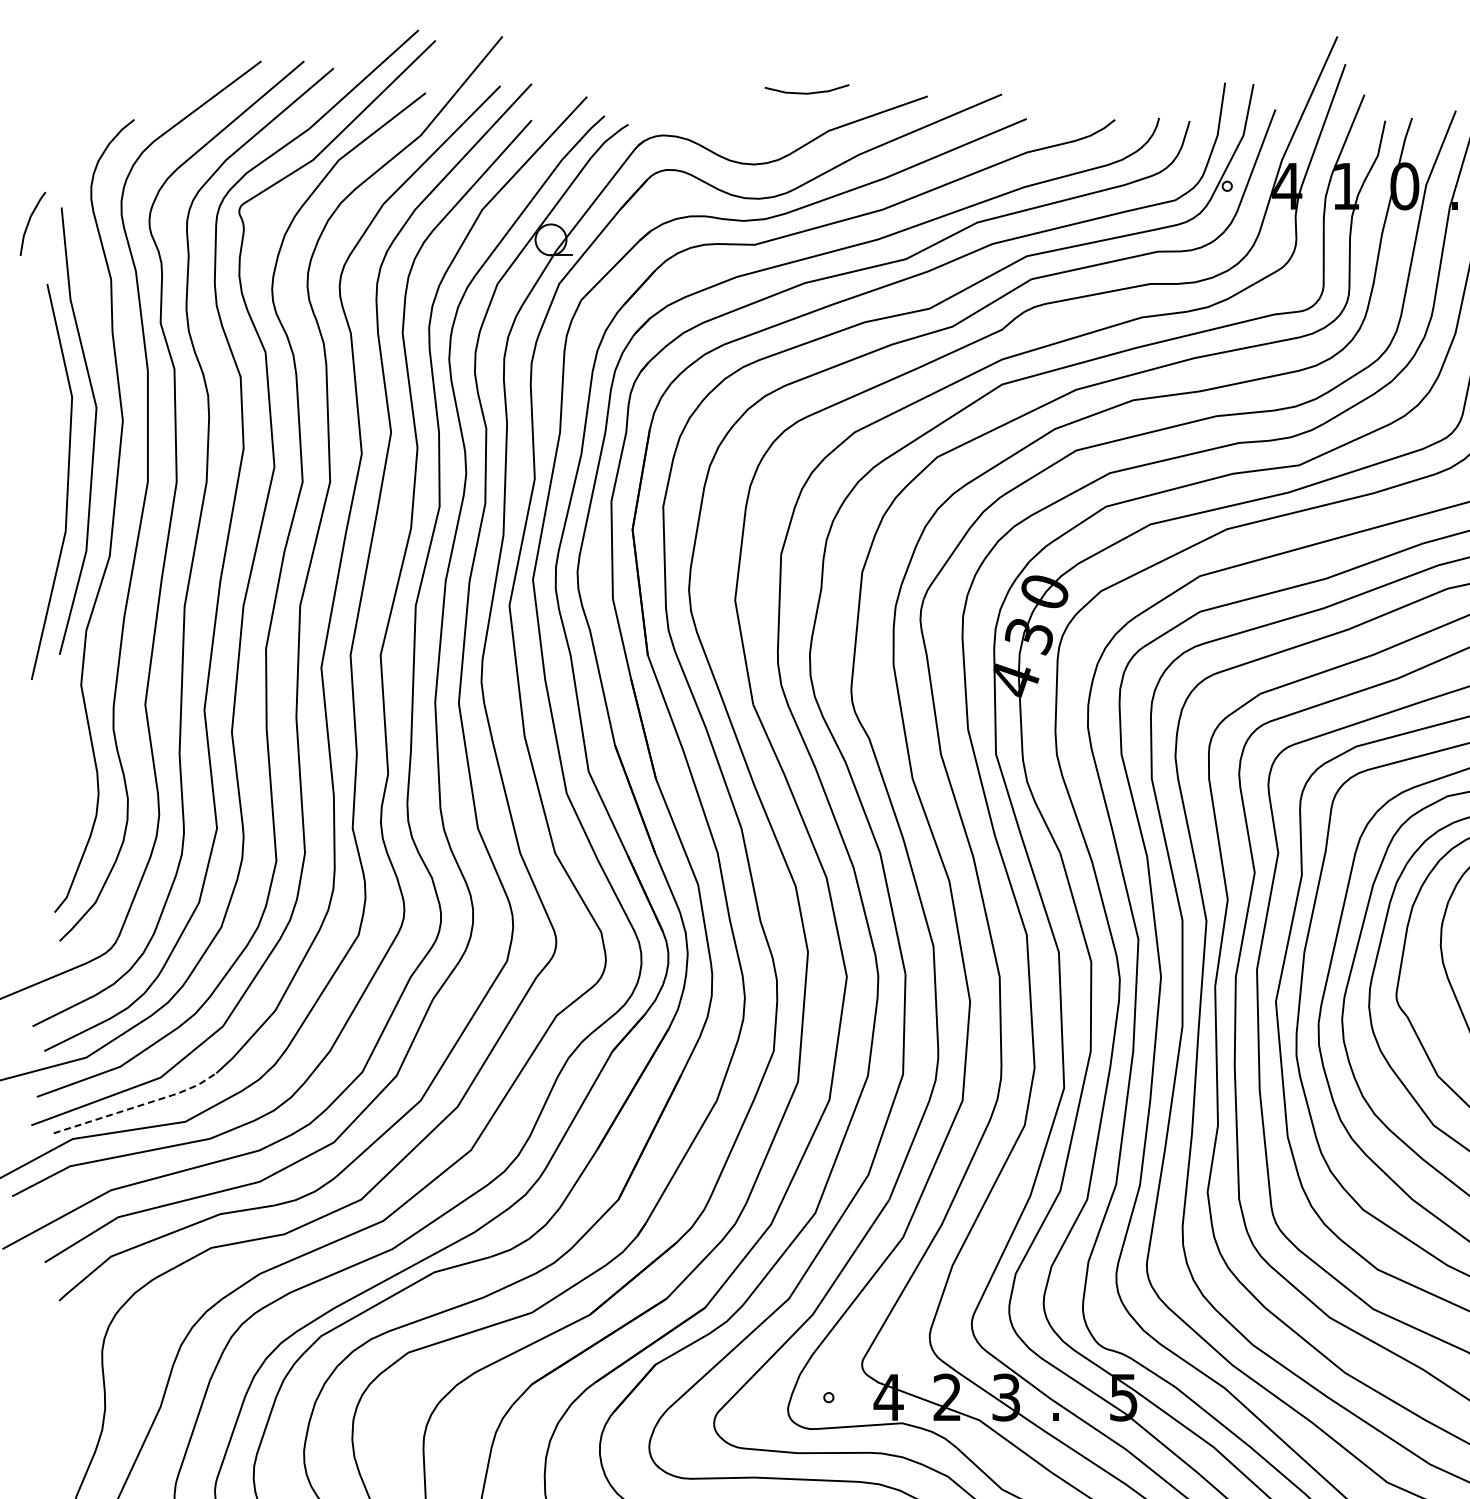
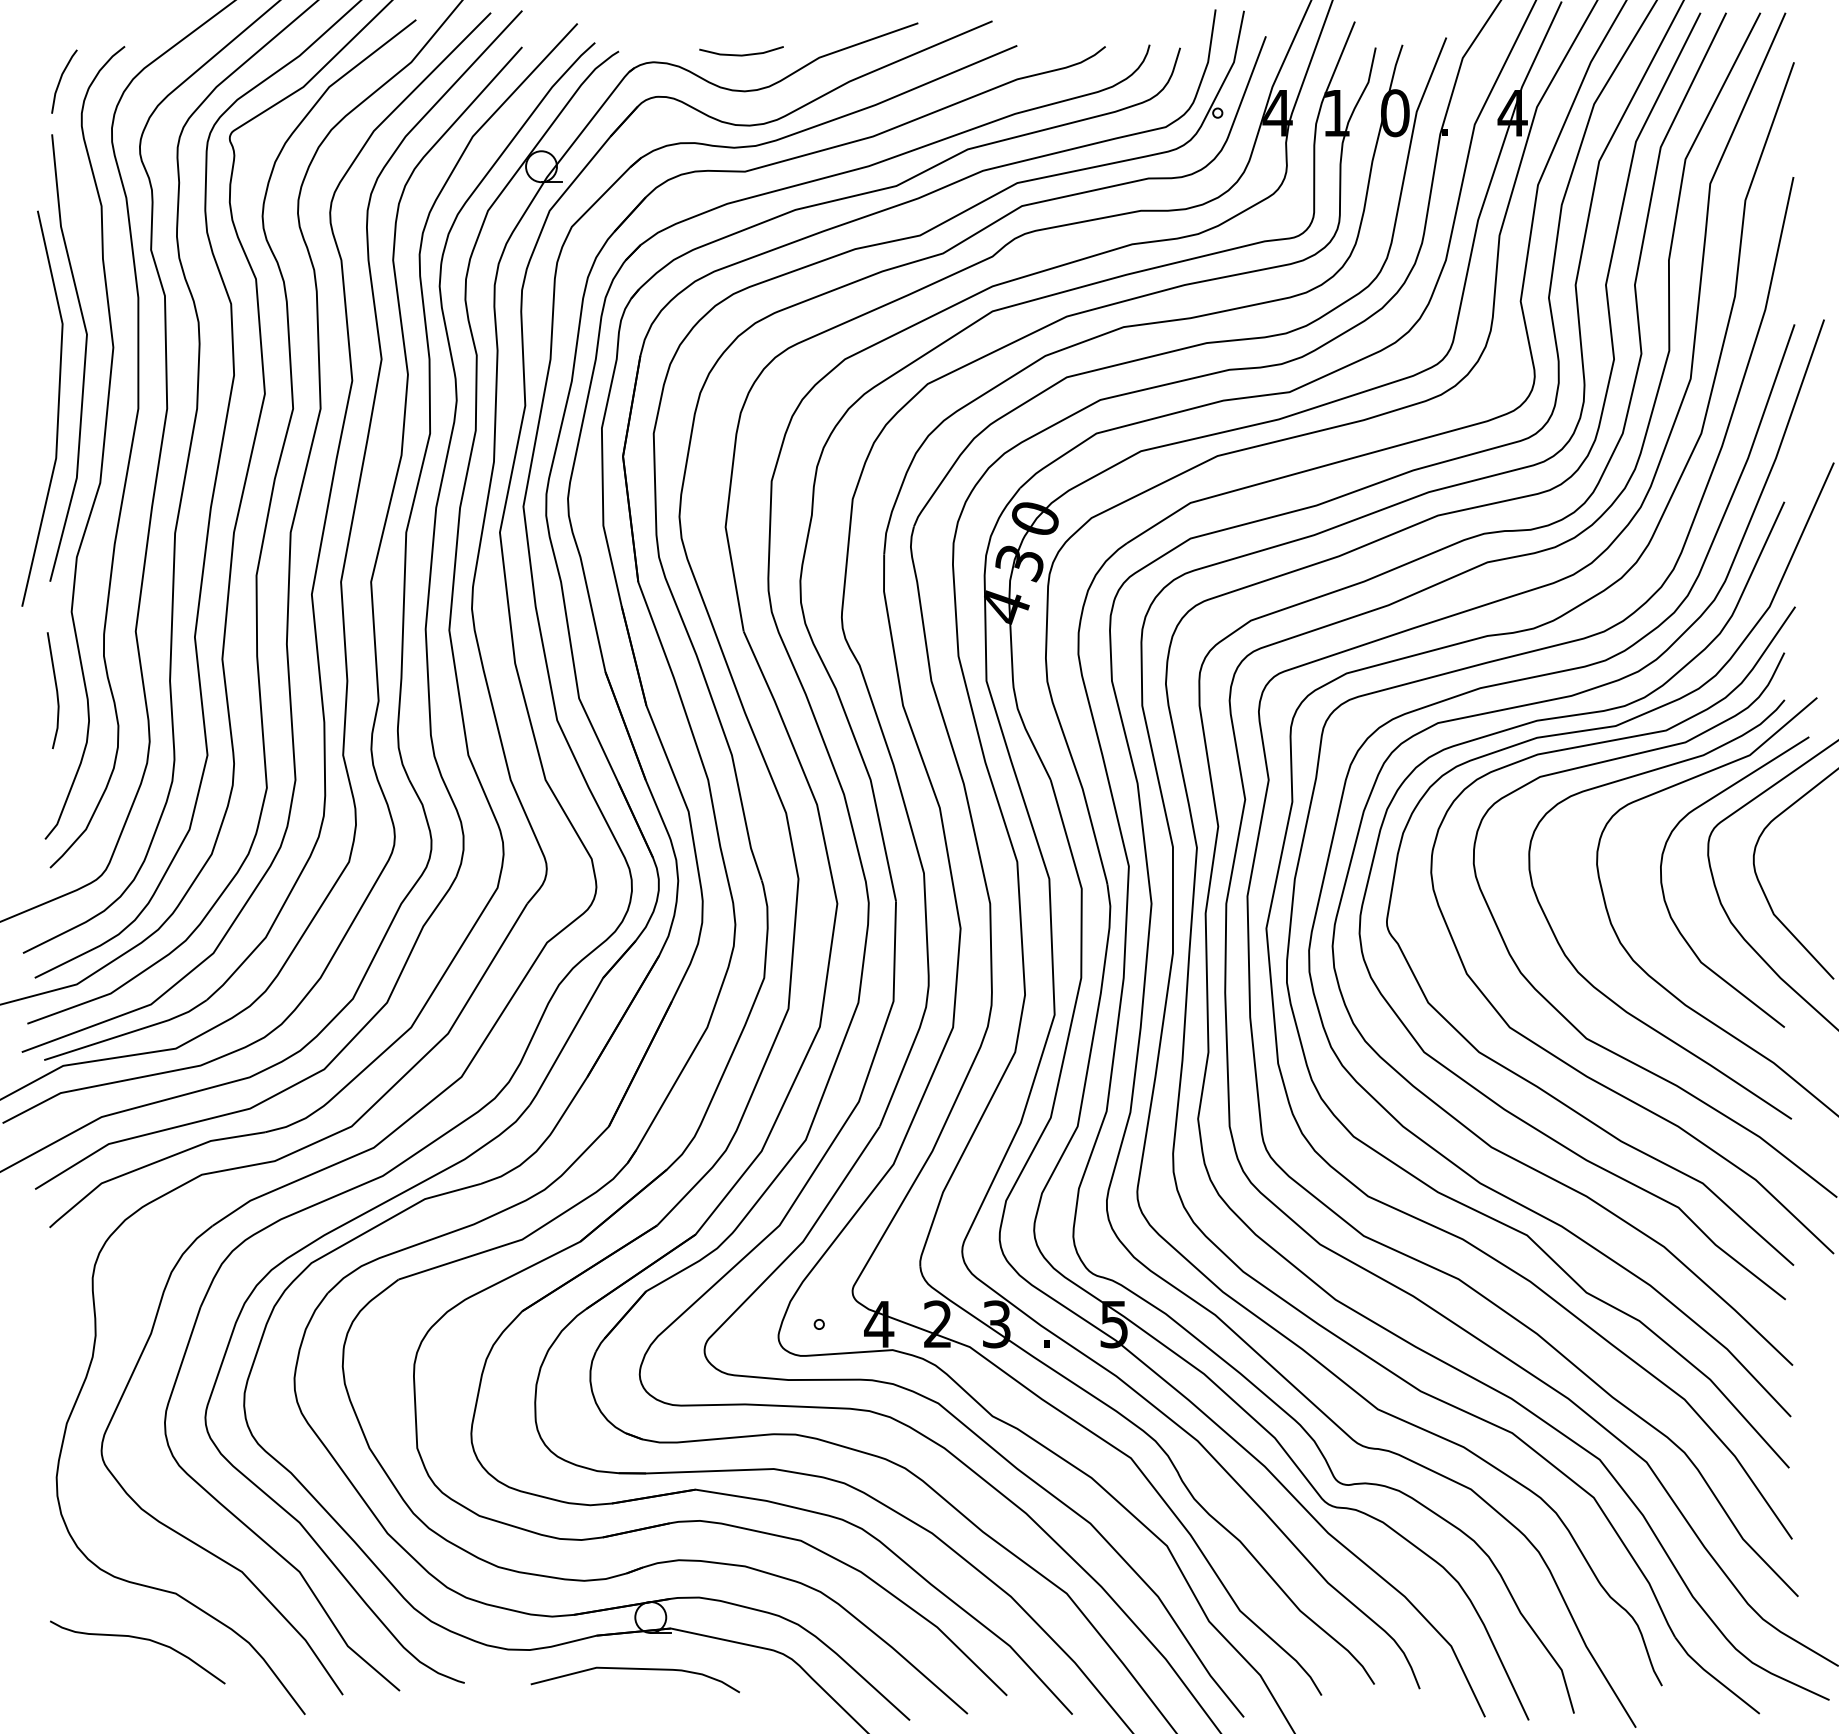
line: (807, 92) -> (741, 54), moved
line: (30, 221) -> (61, 79), moved
line: (65, 761) -> (55, 688), added
line: (138, 1106) -> (128, 1033), dashed -> solid

